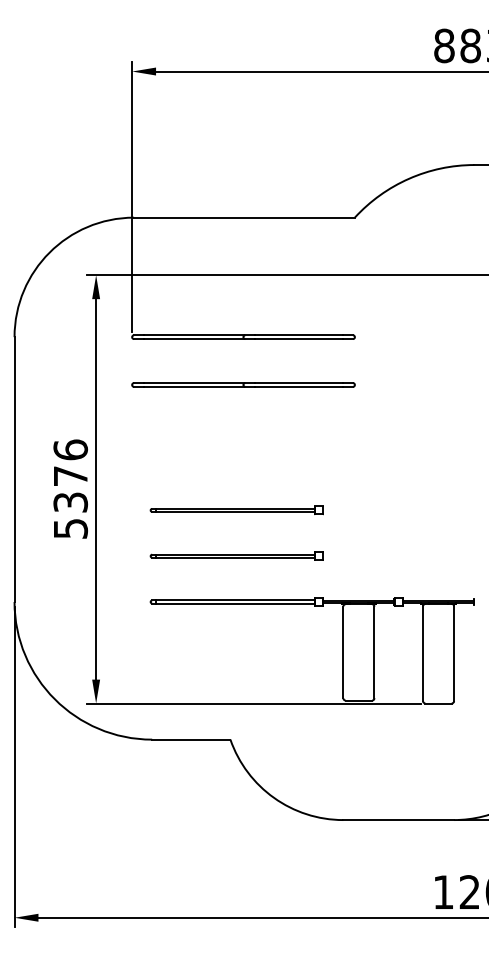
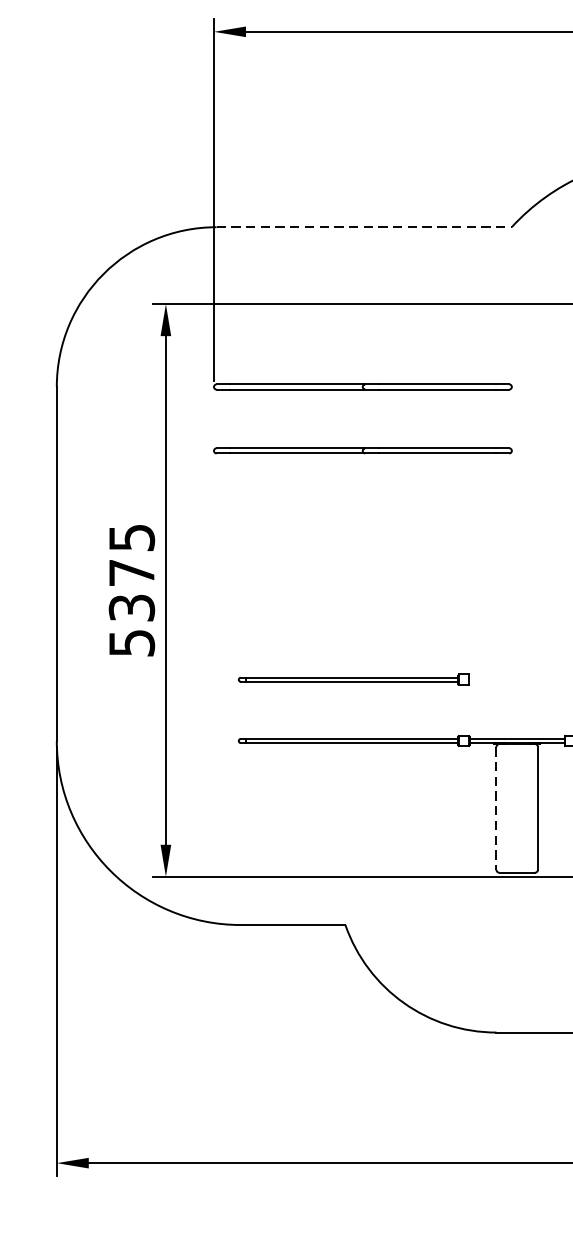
line: (244, 217) -> (364, 226), solid -> dashed
text: (70, 449) -> (131, 537), 5376 -> 5375
part: (236, 510) -> (353, 618), removed
line: (343, 652) -> (496, 808), solid -> dashed

